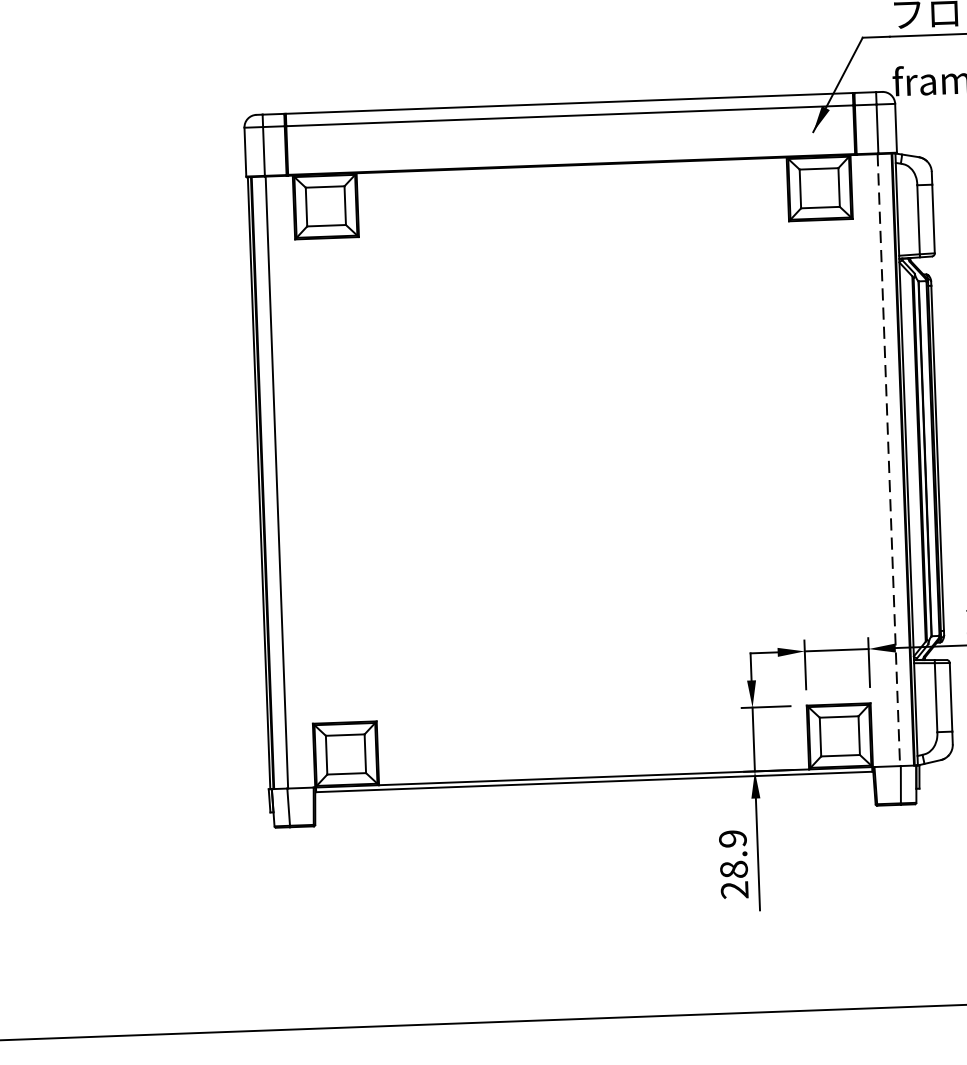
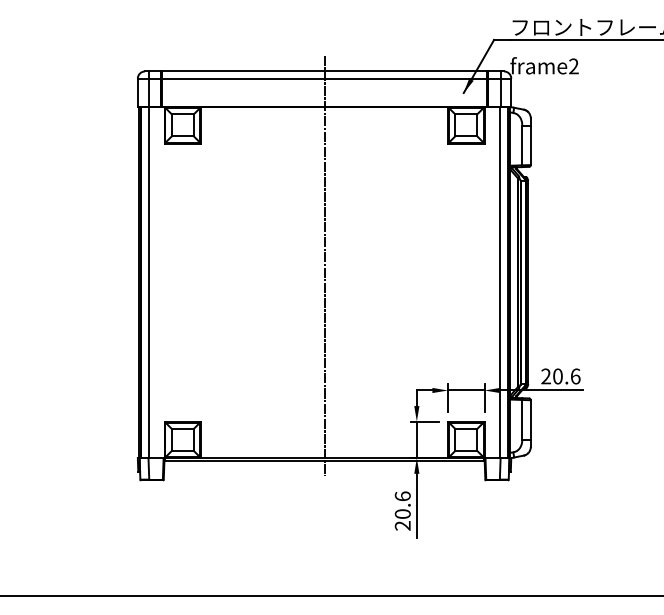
line: (581, 441) -> (324, 265), added
line: (889, 459) -> (500, 282), dashed -> solid
text: (732, 852) -> (402, 504), 28.9 -> 20.6

